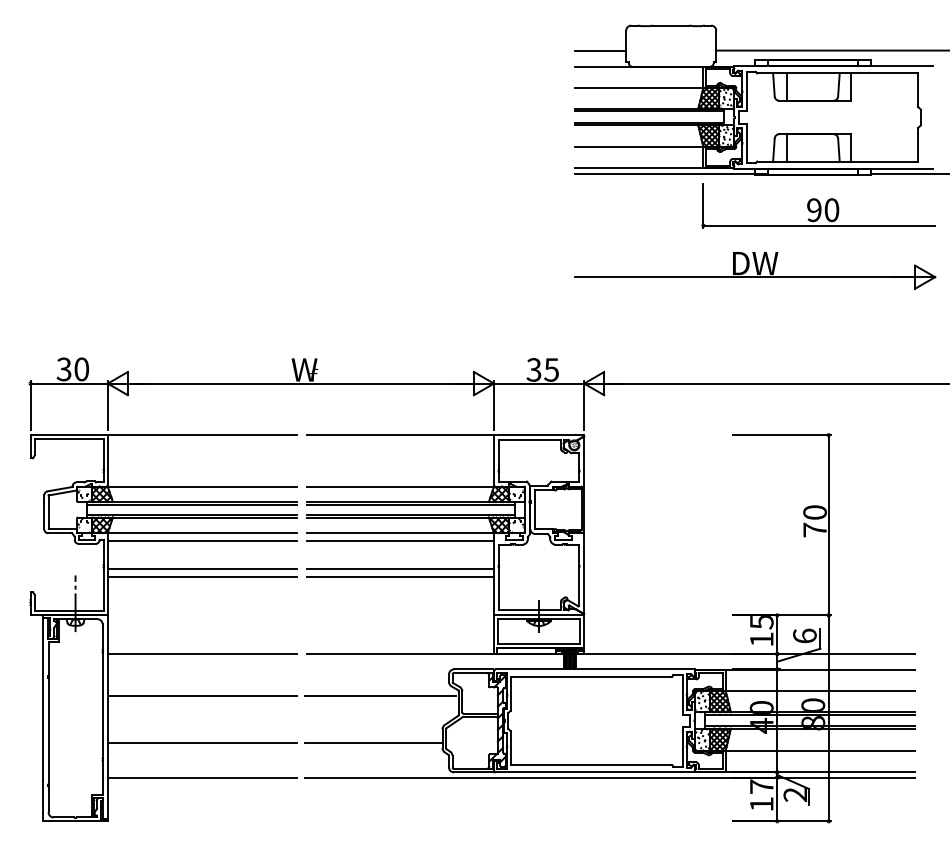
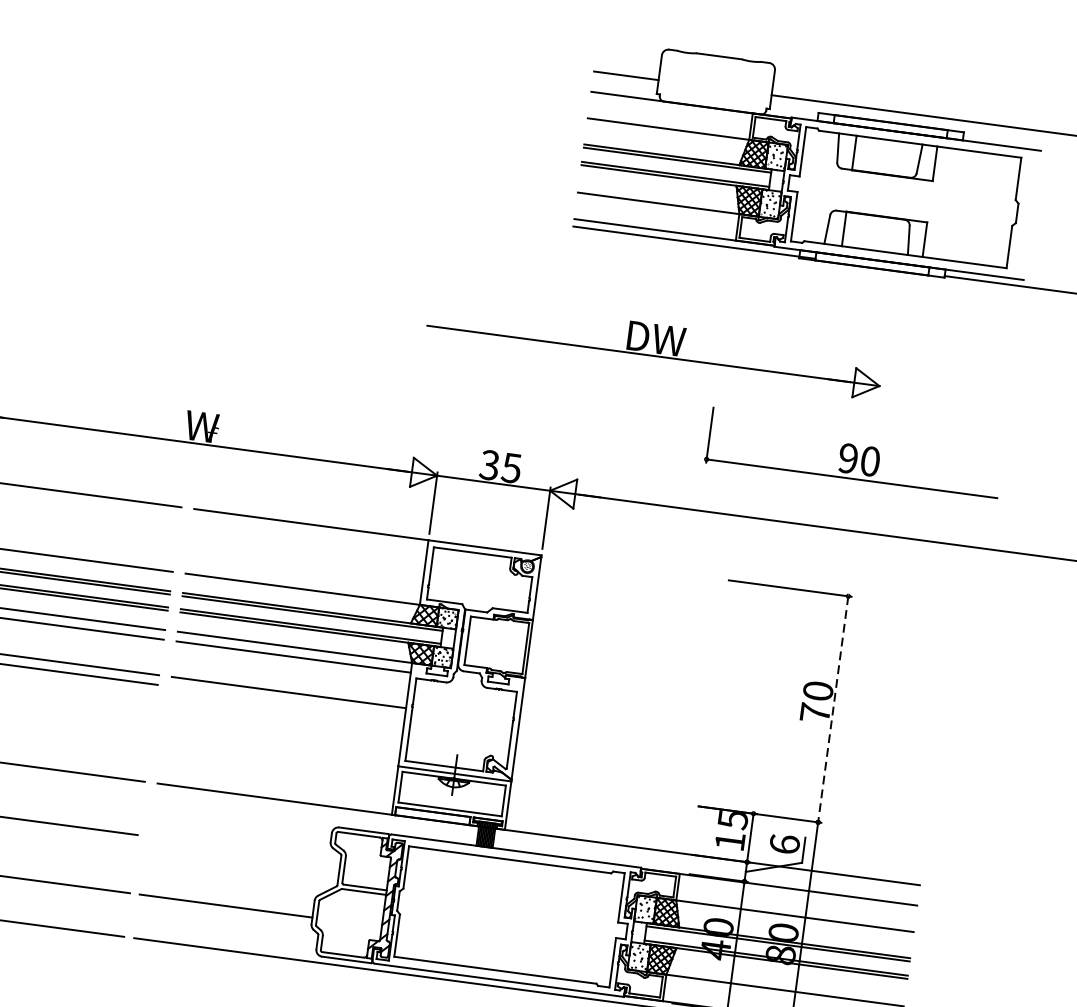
part: (818, 205) -> (854, 453), moved
part: (755, 270) -> (655, 347), moved
line: (828, 525) -> (832, 709), solid -> dashed
line: (400, 576) -> (287, 701), removed
line: (380, 696) -> (242, 849), removed

